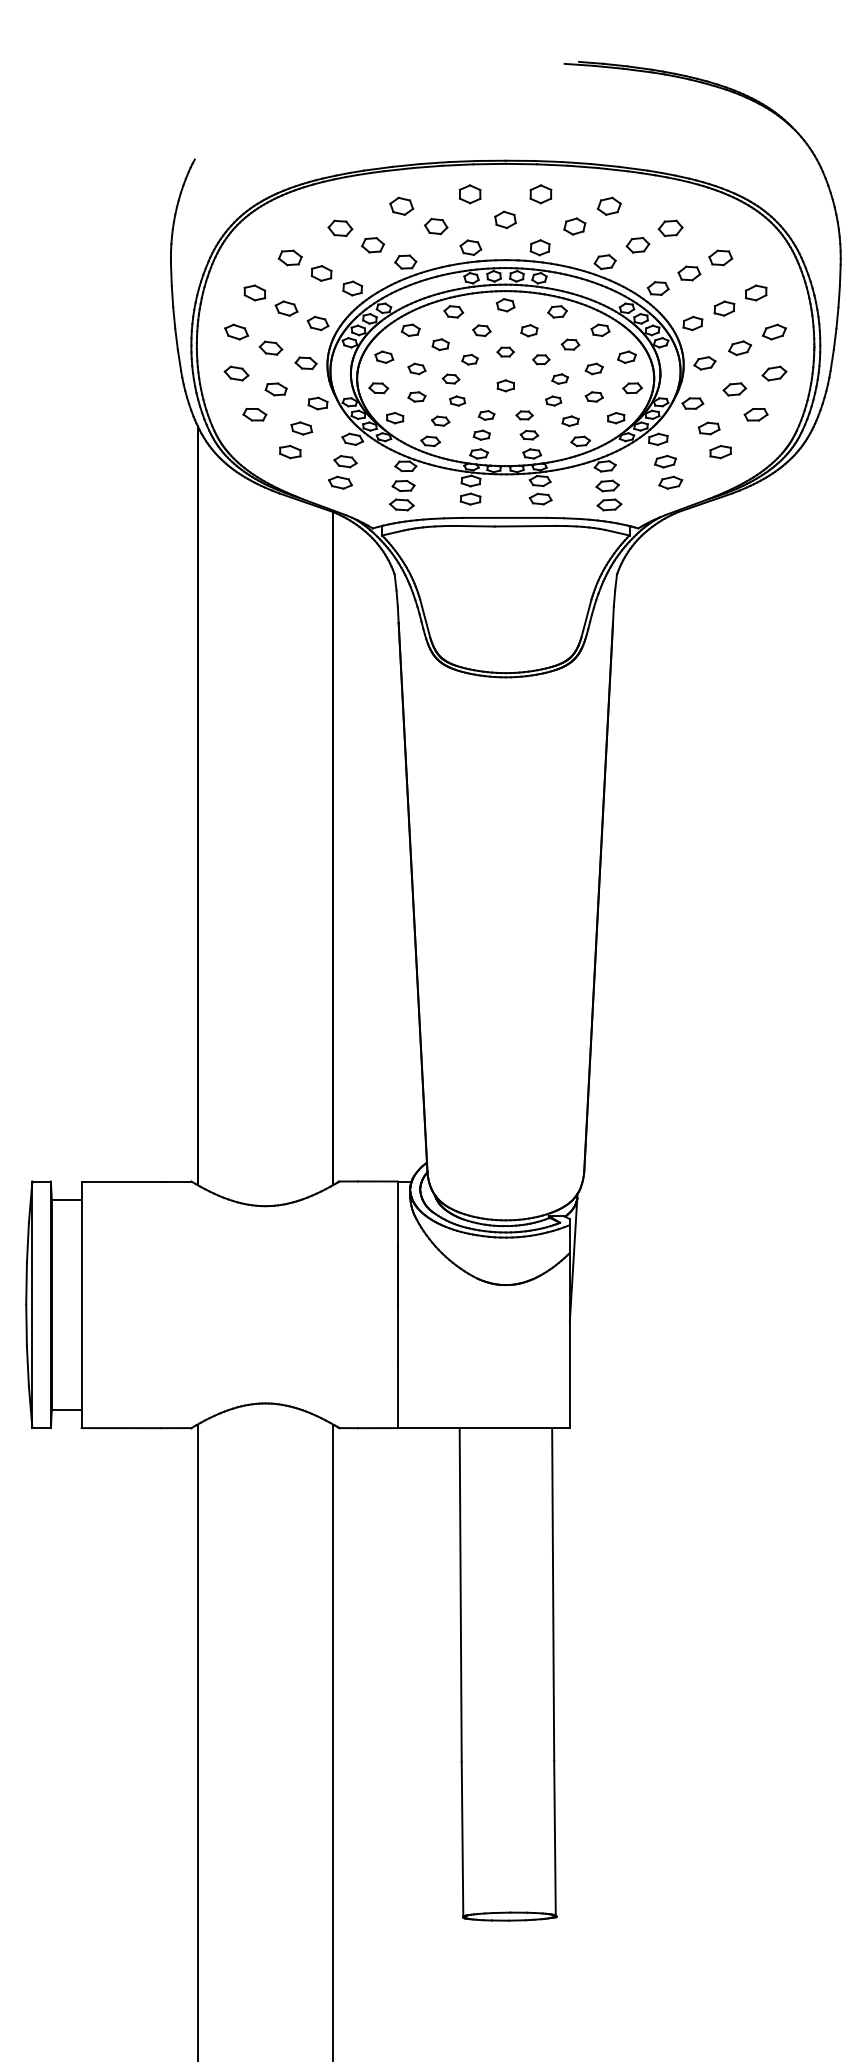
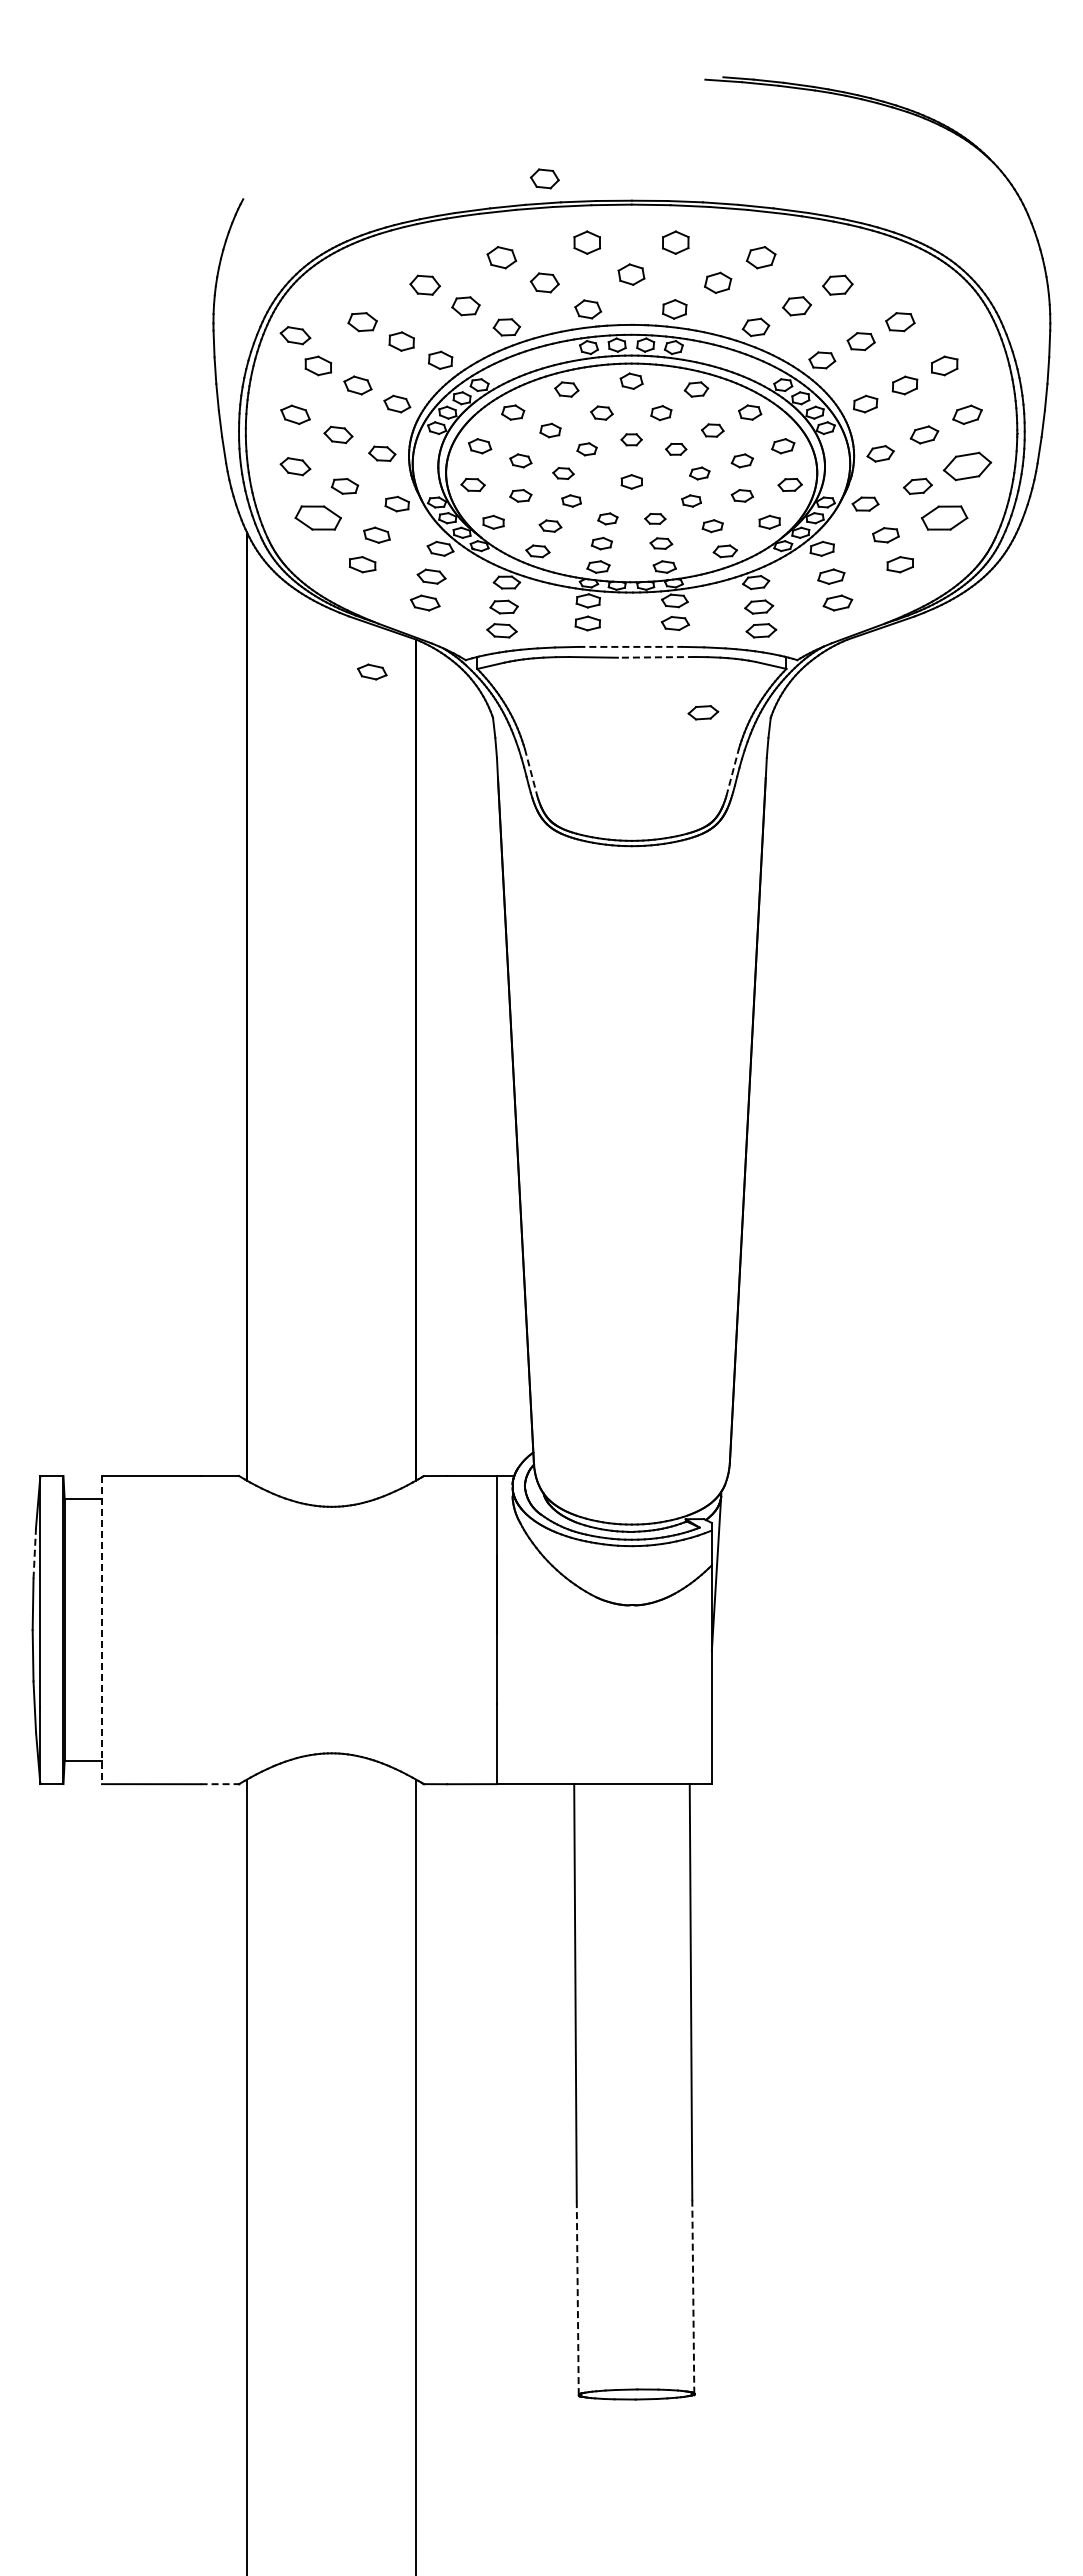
part: (435, 142) -> (544, 178), added
part: (236, 268) -> (295, 335), added
part: (774, 373) -> (967, 466), size x1.6
part: (255, 414) -> (318, 517), size x1.6
part: (756, 414) -> (944, 517), size x1.6
line: (505, 517) -> (631, 646), solid -> dashed
line: (525, 526) -> (656, 657), solid -> dashed
part: (298, 537) -> (372, 671), added
part: (563, 570) -> (703, 712), added
line: (425, 618) -> (531, 772), solid -> dashed
line: (586, 618) -> (732, 772), solid -> dashed
line: (27, 1243) -> (34, 1553), solid -> dashed
line: (82, 1305) -> (102, 1630), solid -> dashed
line: (176, 1428) -> (220, 1784), solid -> dashed
line: (462, 1839) -> (577, 2297), solid -> dashed
line: (555, 1839) -> (693, 2297), solid -> dashed

